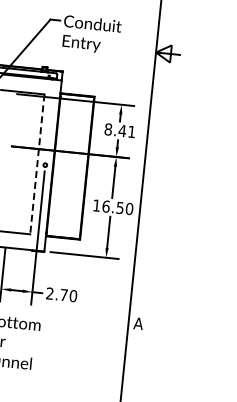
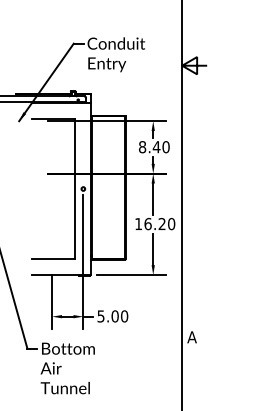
text: (131, 132) -> (165, 147), 8.41 -> 8.40
line: (37, 164) -> (75, 189), dashed -> solid
text: (119, 207) -> (161, 223), 16.50 -> 16.20
text: (56, 294) -> (107, 316), 2.70 -> 5.00

